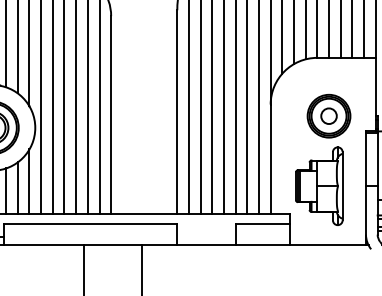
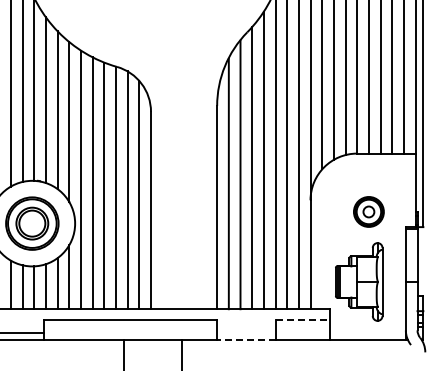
part: (328, 115) -> (368, 211), size x0.7
line: (263, 224) -> (303, 320), solid -> dashed
line: (205, 244) -> (245, 340), solid -> dashed

